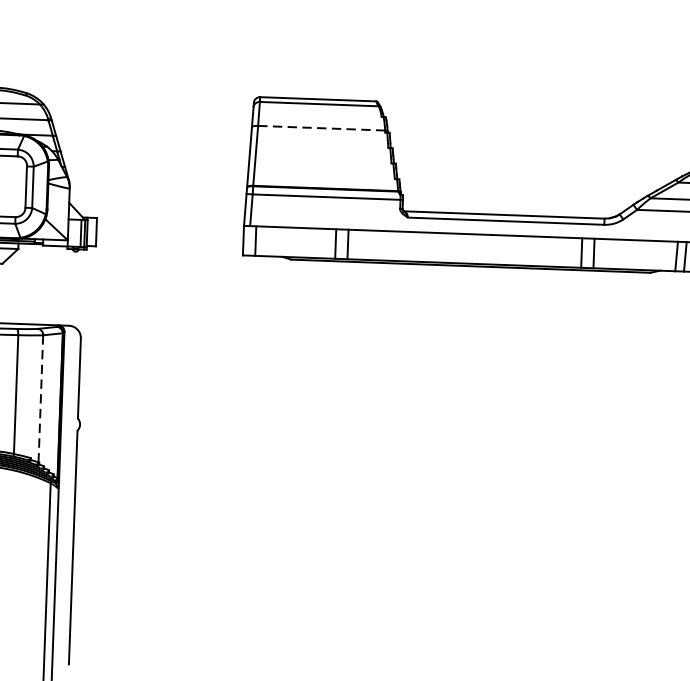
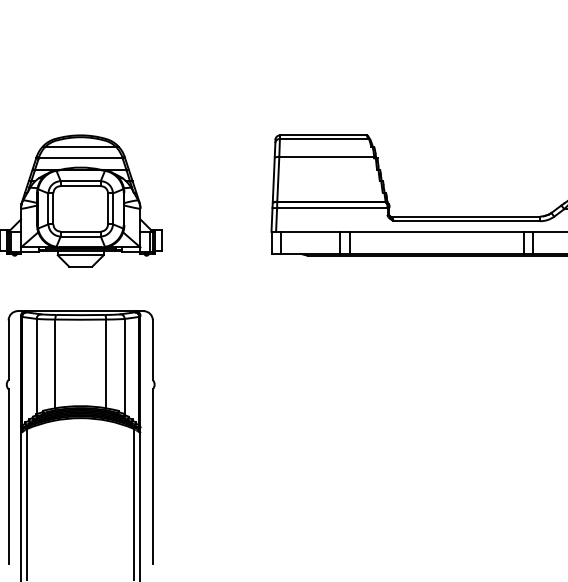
line: (322, 127) -> (327, 156), dashed -> solid
line: (40, 398) -> (124, 366), dashed -> solid

